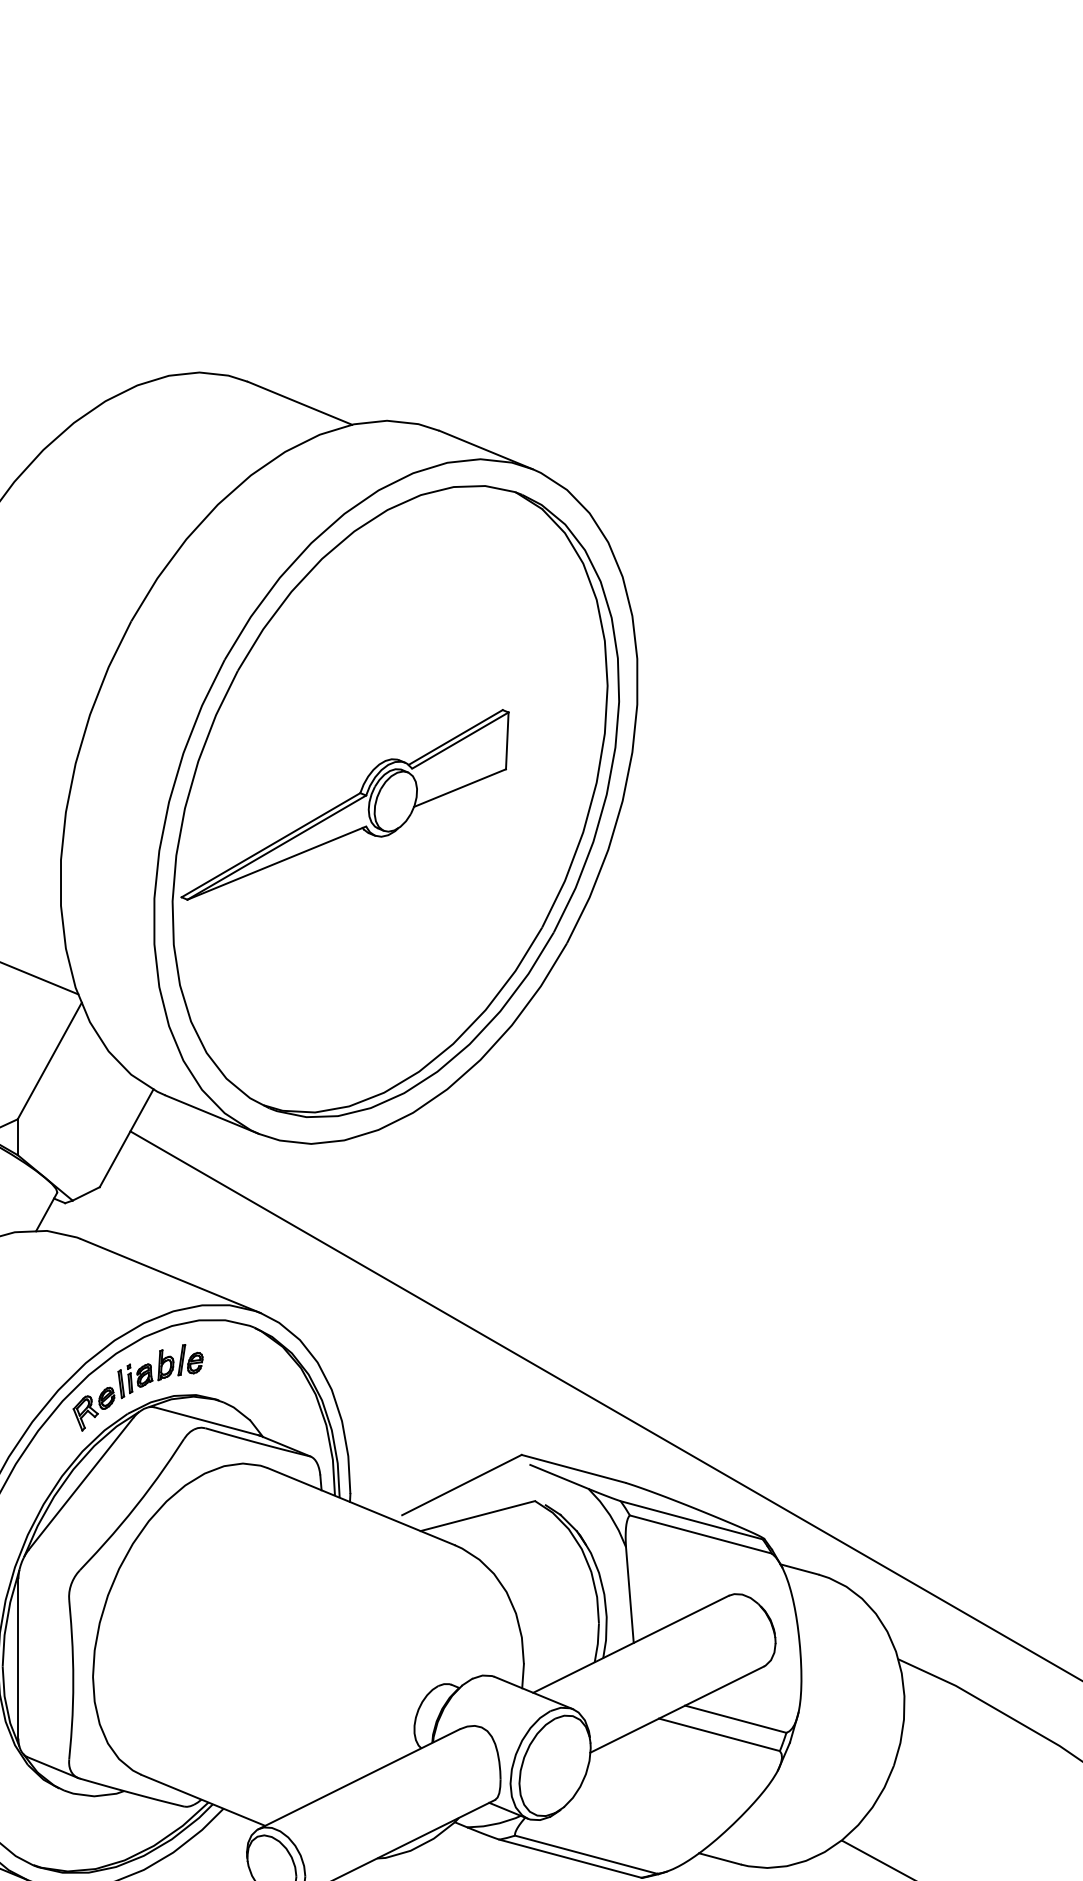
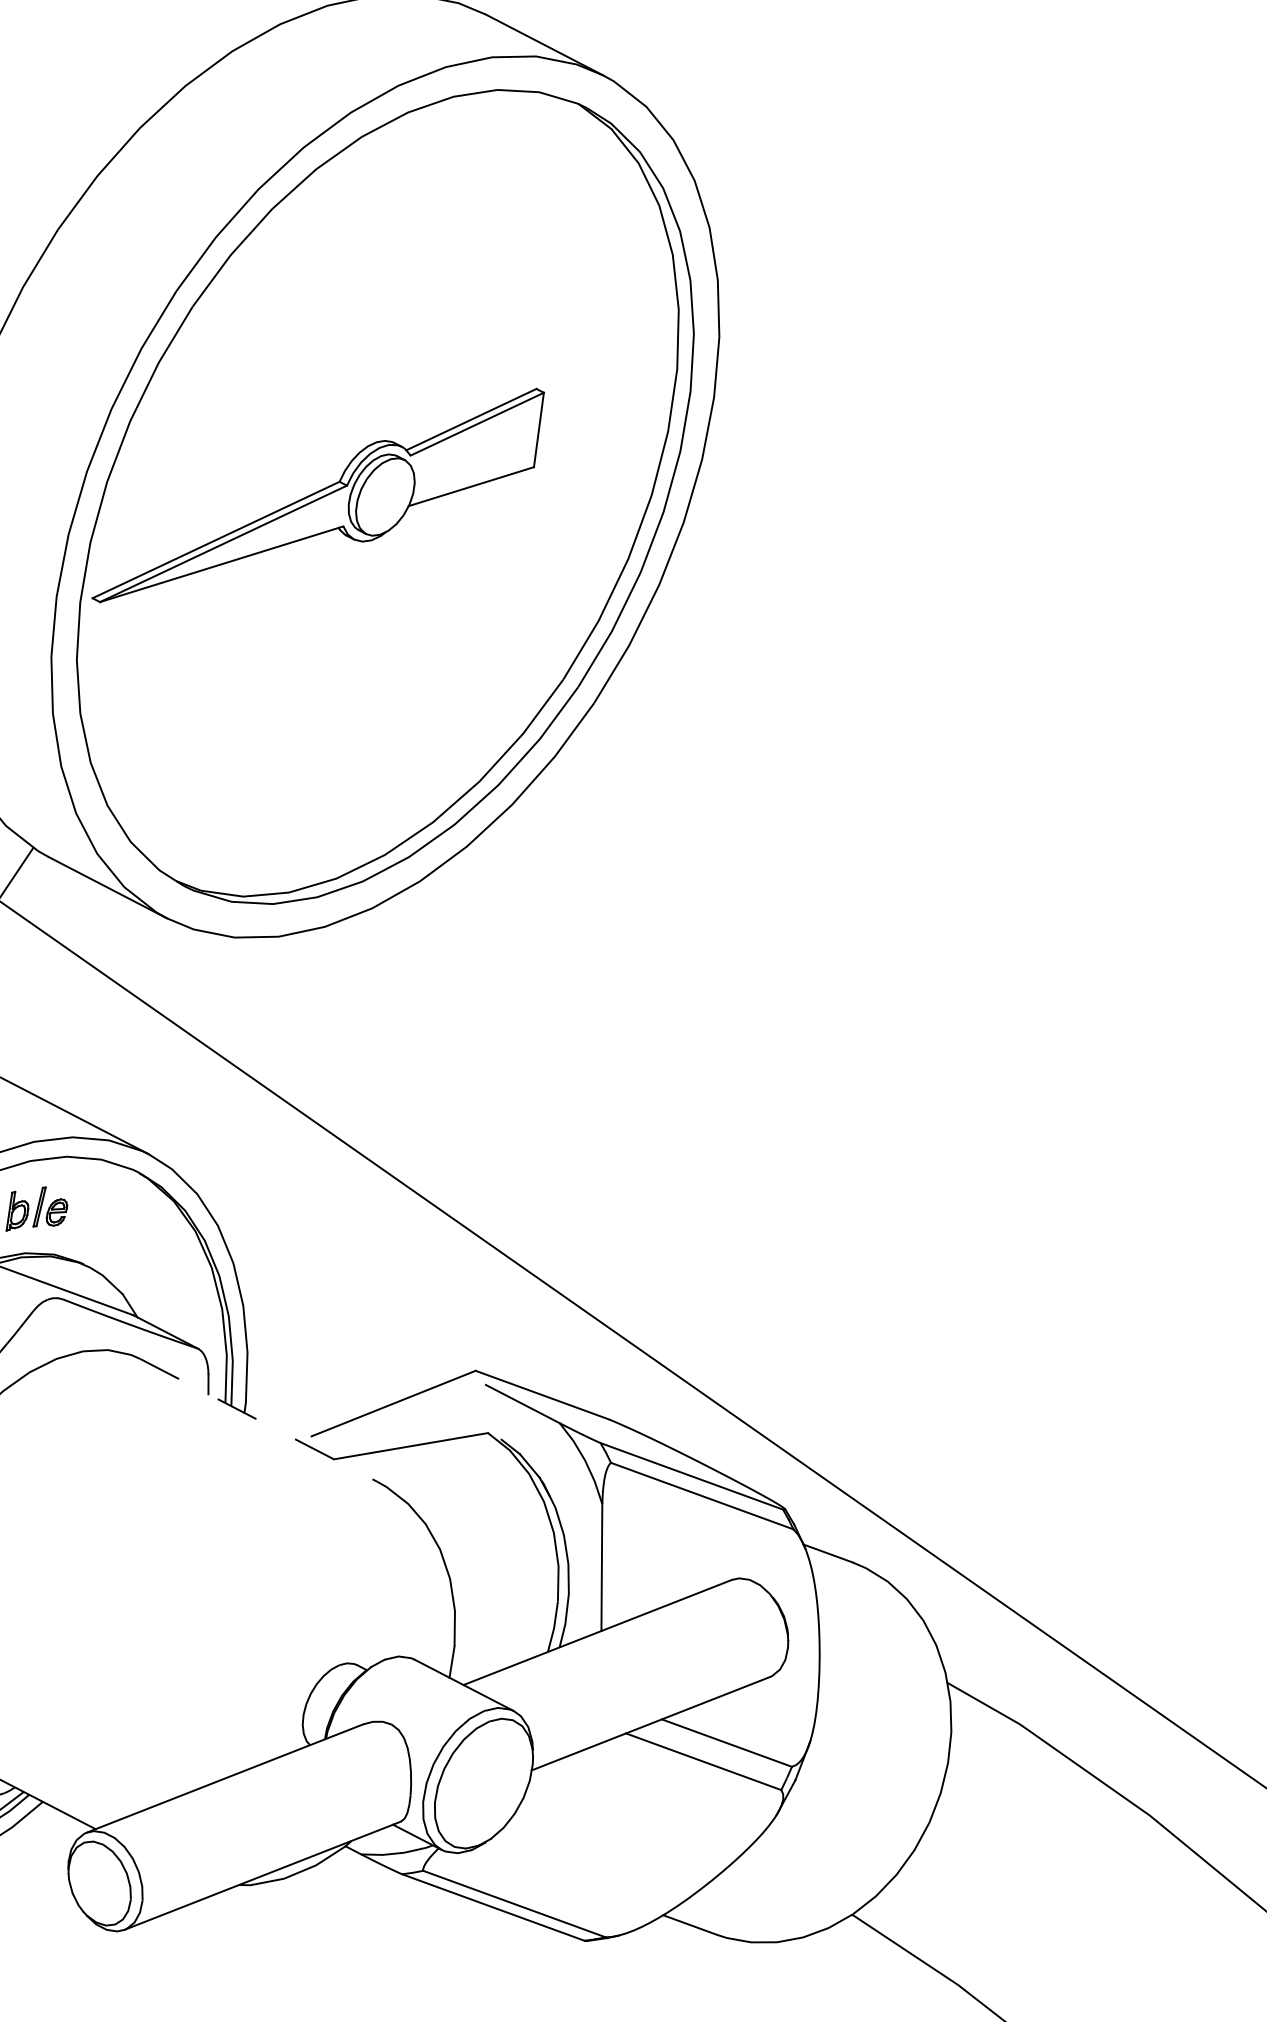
line: (361, 1506) -> (259, 1420), solid -> dashed

